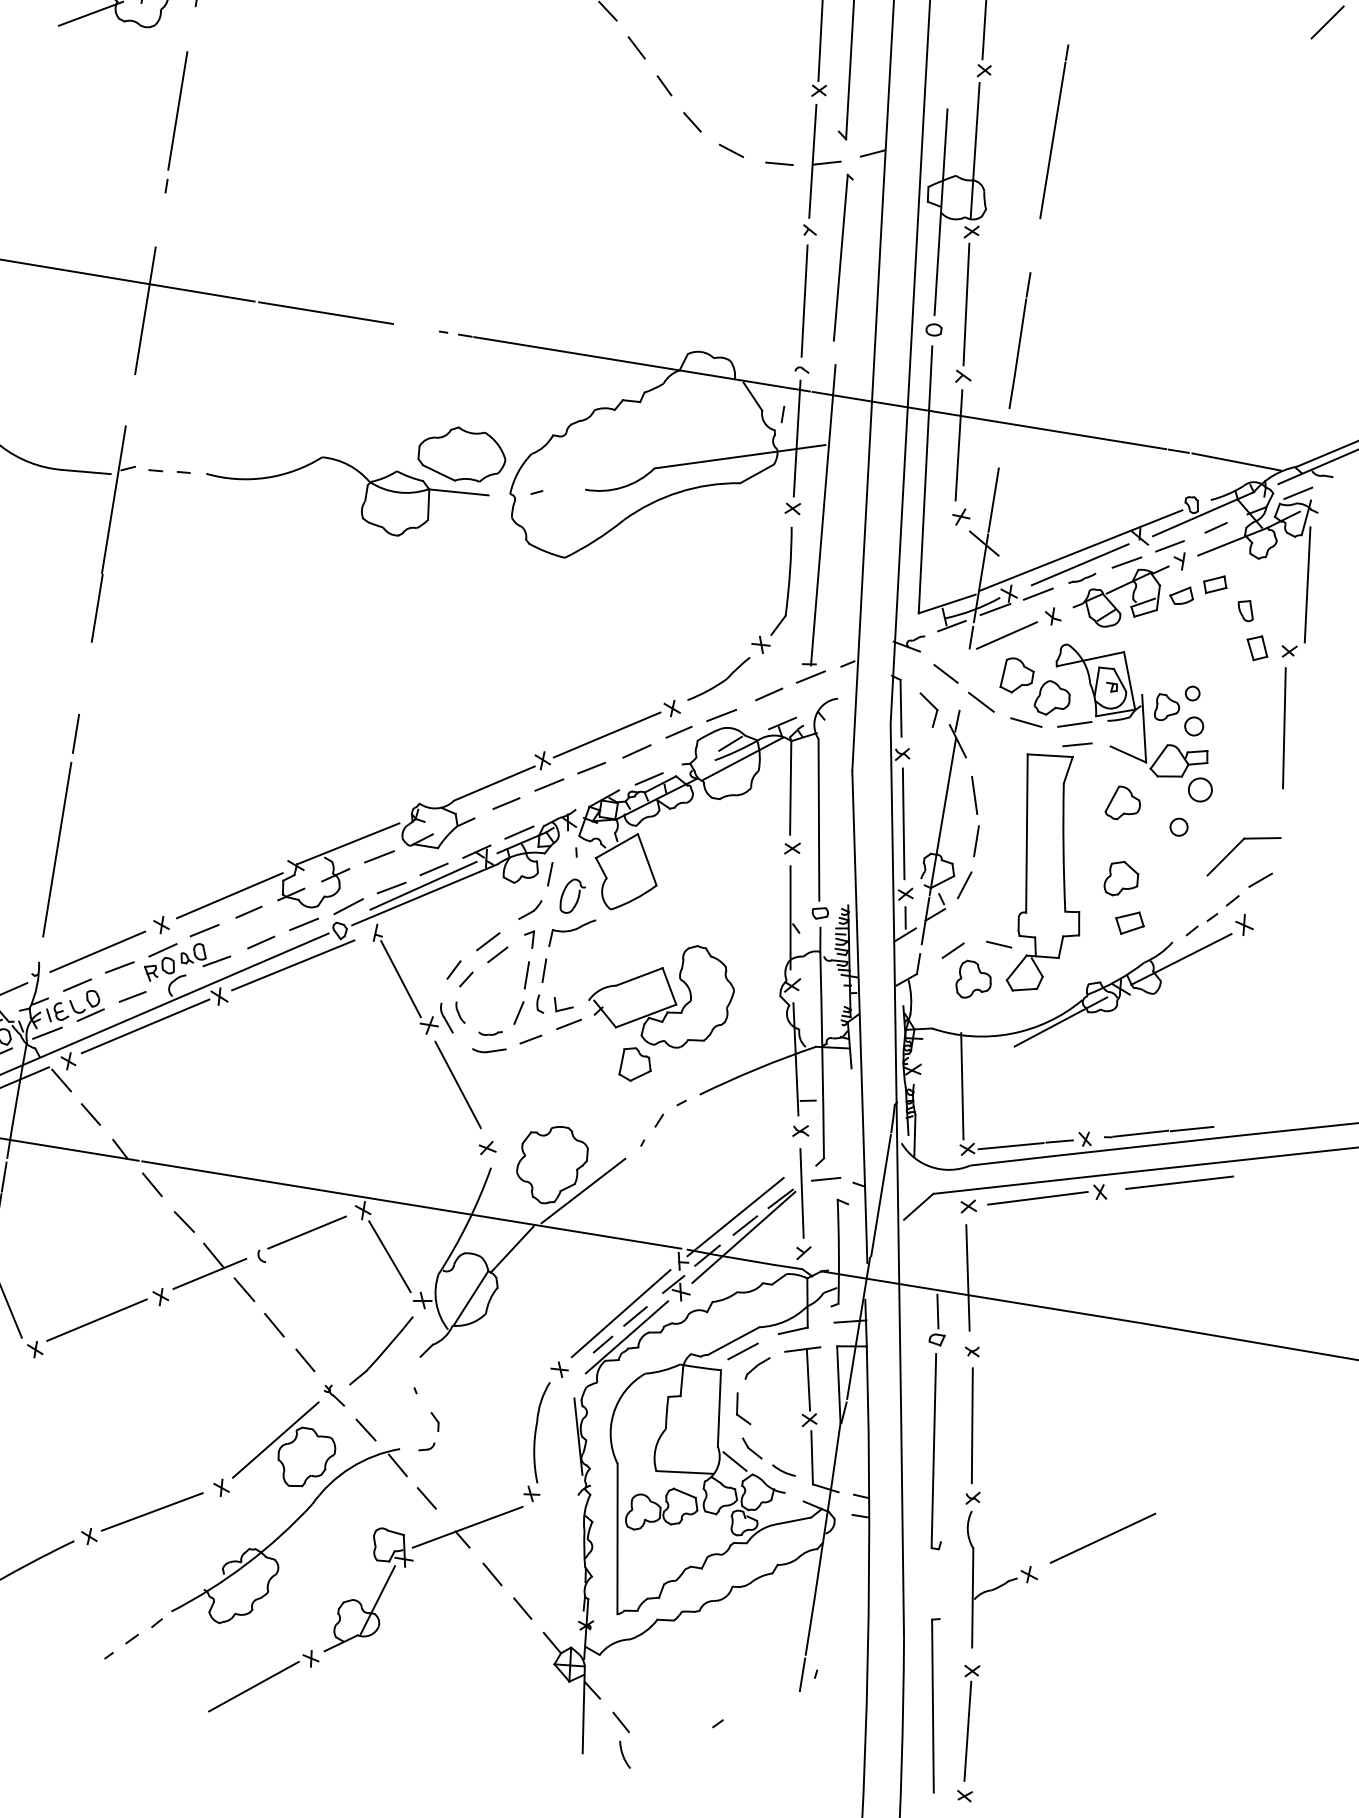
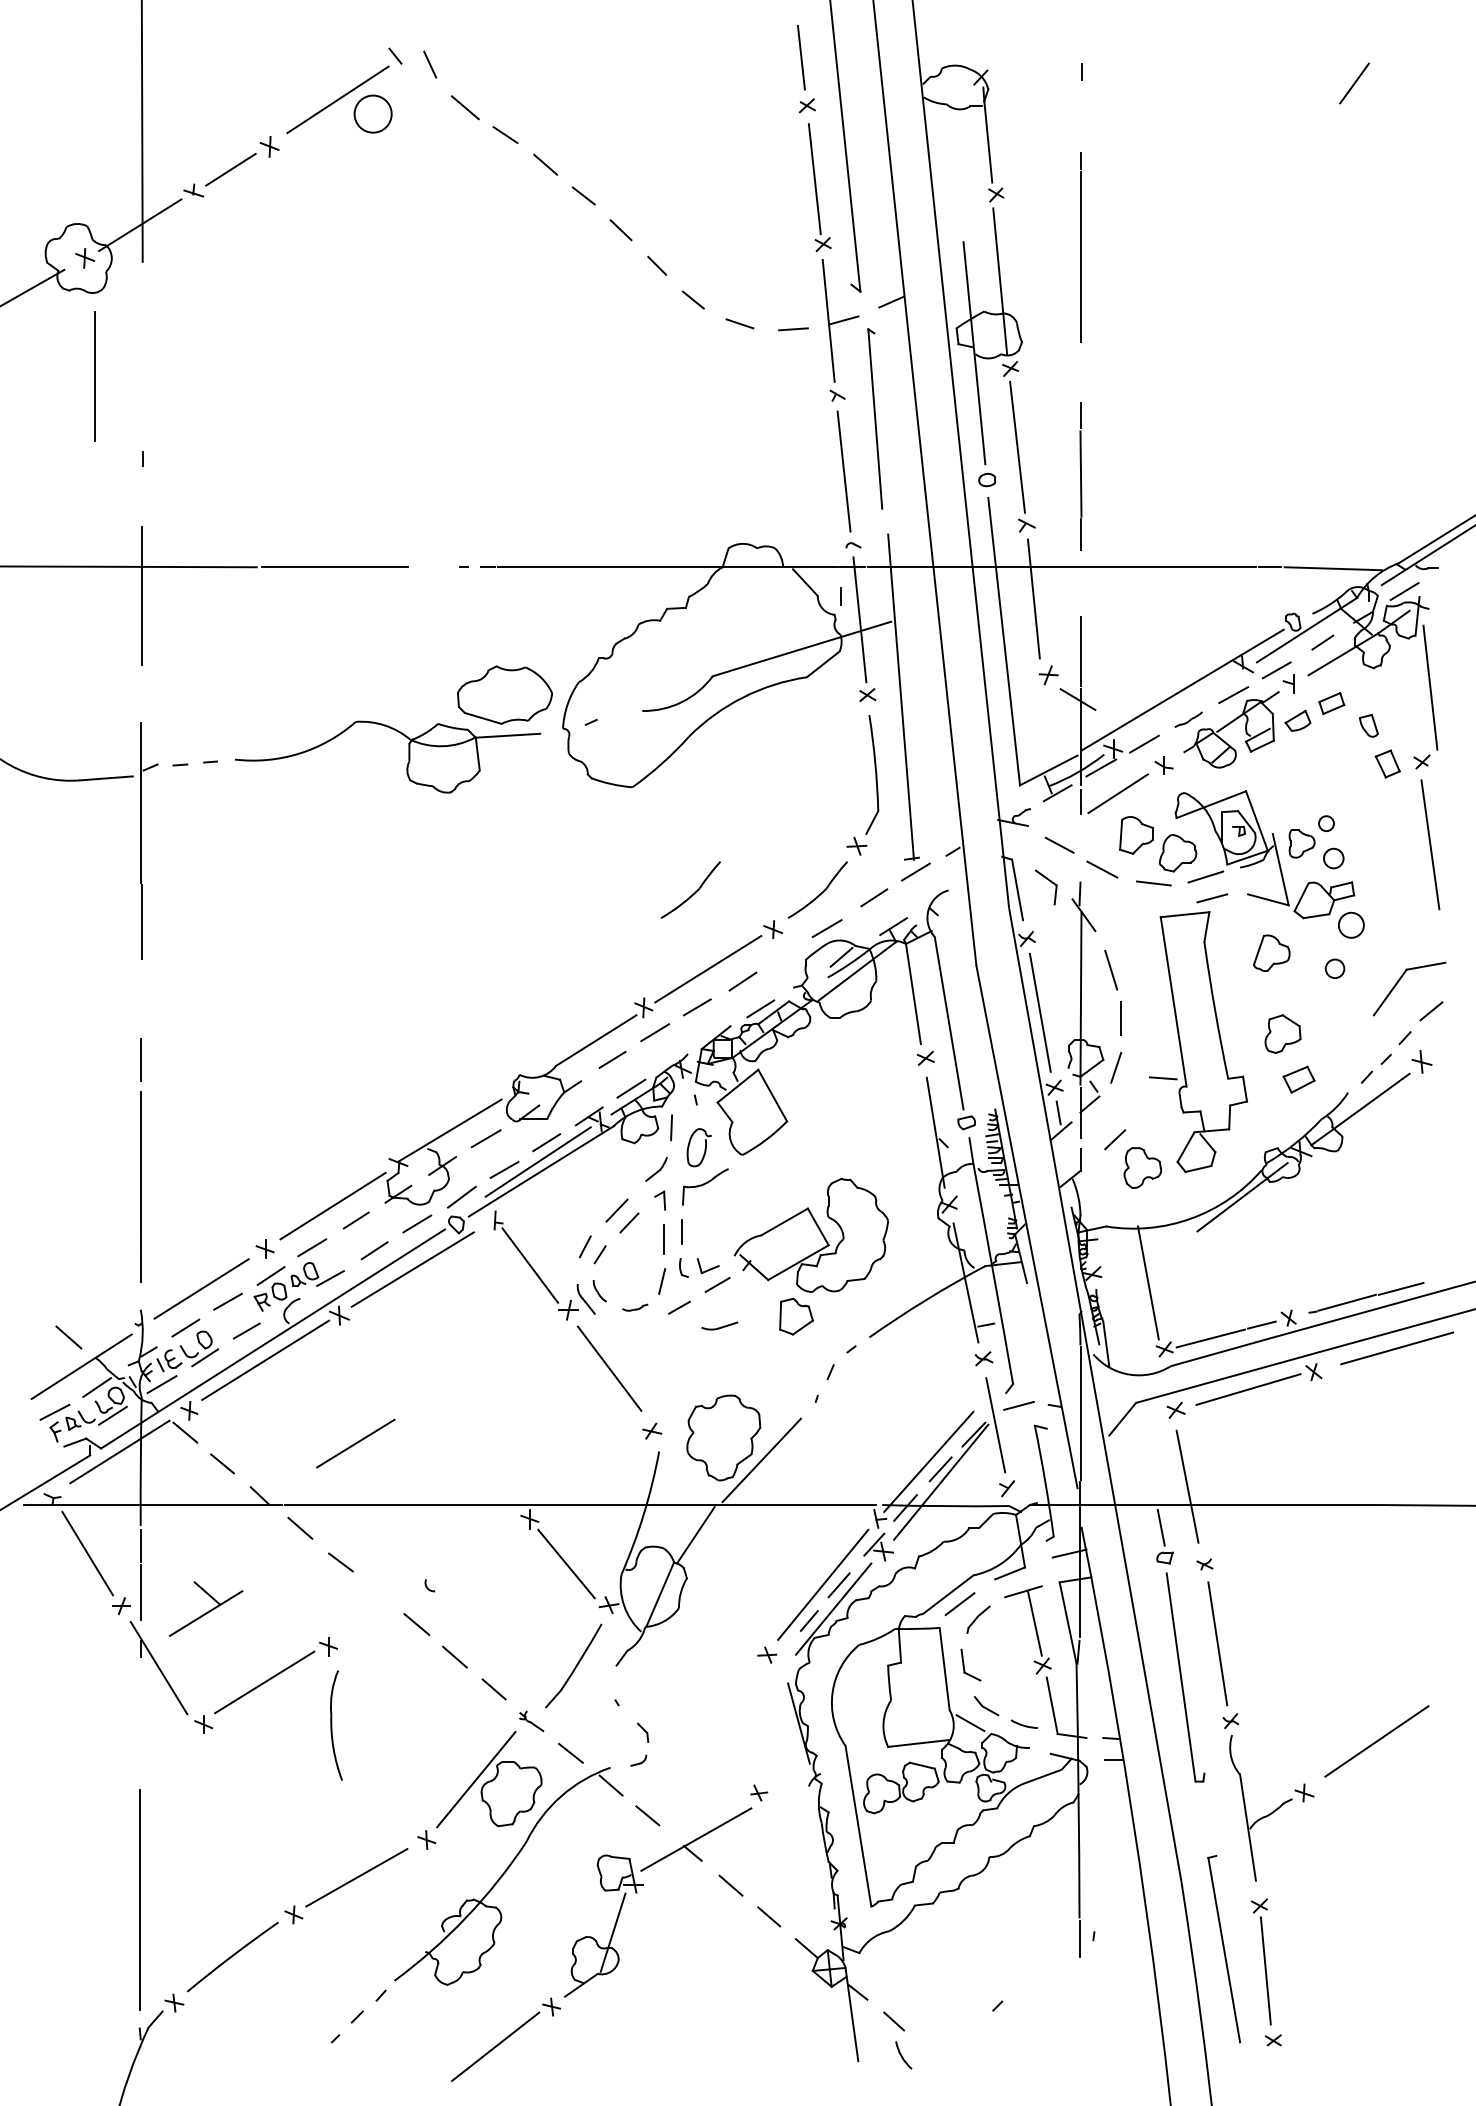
line: (177, 110) -> (94, 376), moved
line: (1080, 564) -> (1184, 705), removed
part: (602, 659) -> (690, 889), added
line: (679, 731) -> (784, 953), removed
line: (999, 944) -> (1163, 1078), moved
part: (489, 1049) -> (719, 1325), moved
line: (306, 1232) -> (355, 1443), moved
part: (210, 1269) -> (205, 1608), moved
part: (540, 1432) -> (336, 1725), moved

